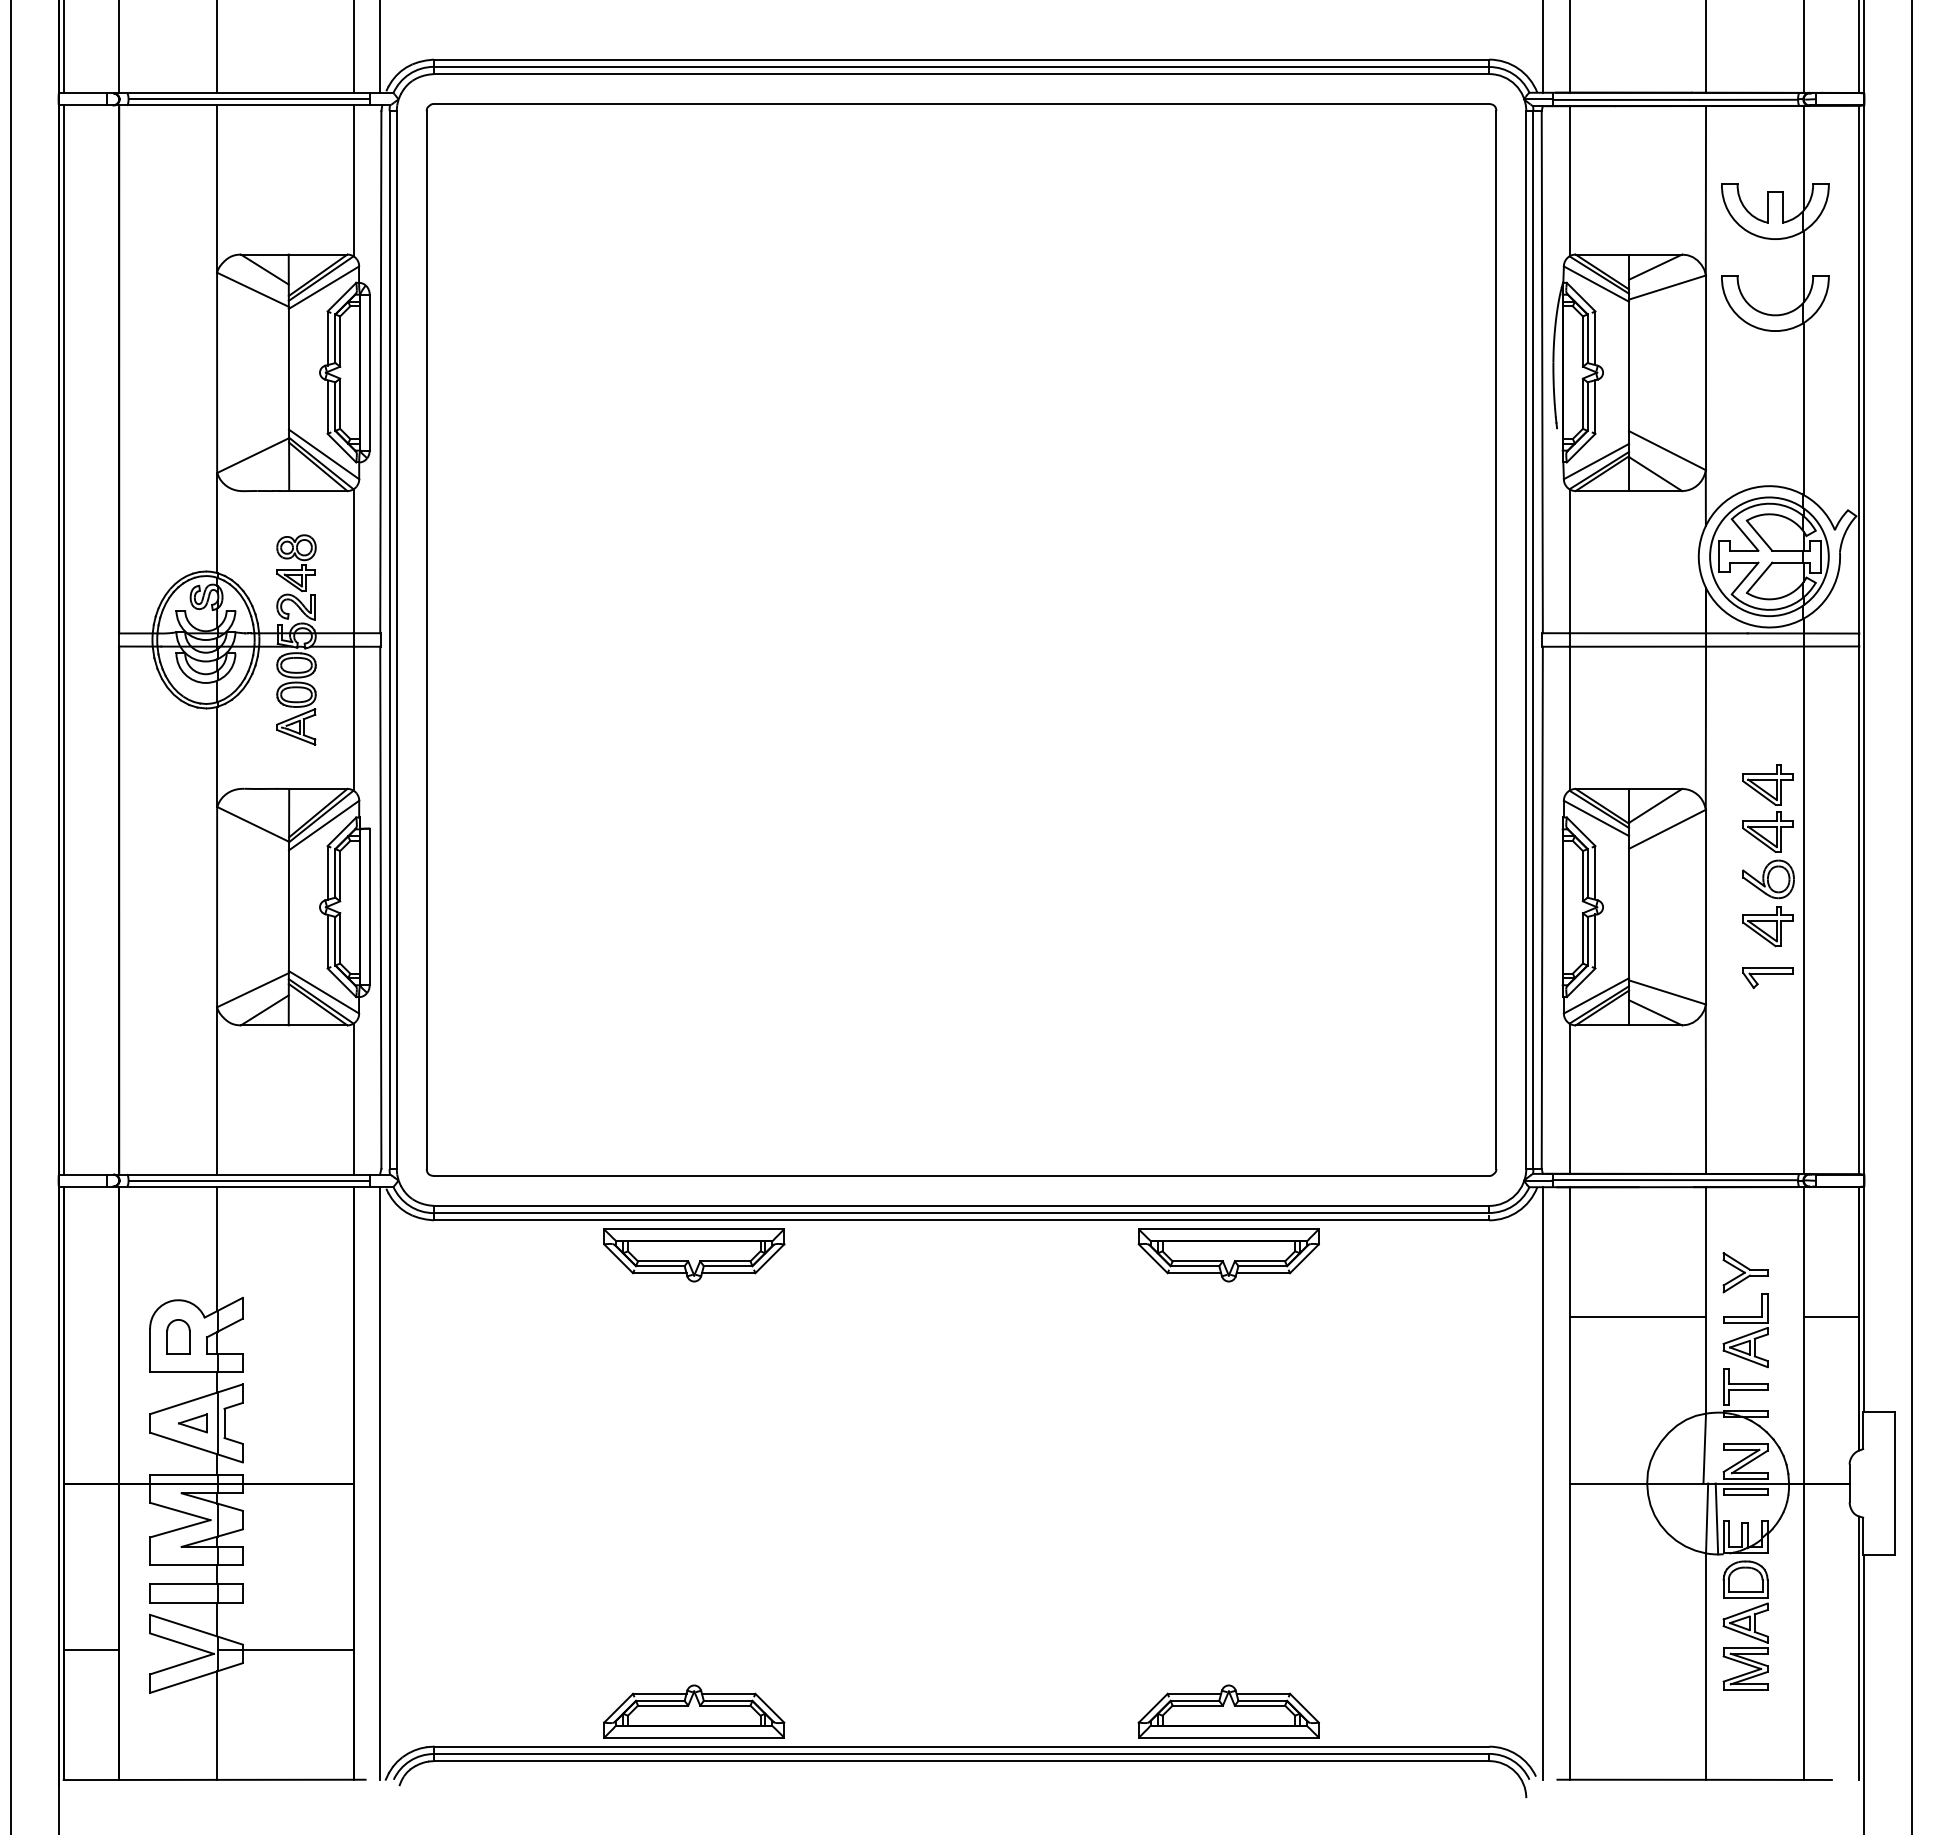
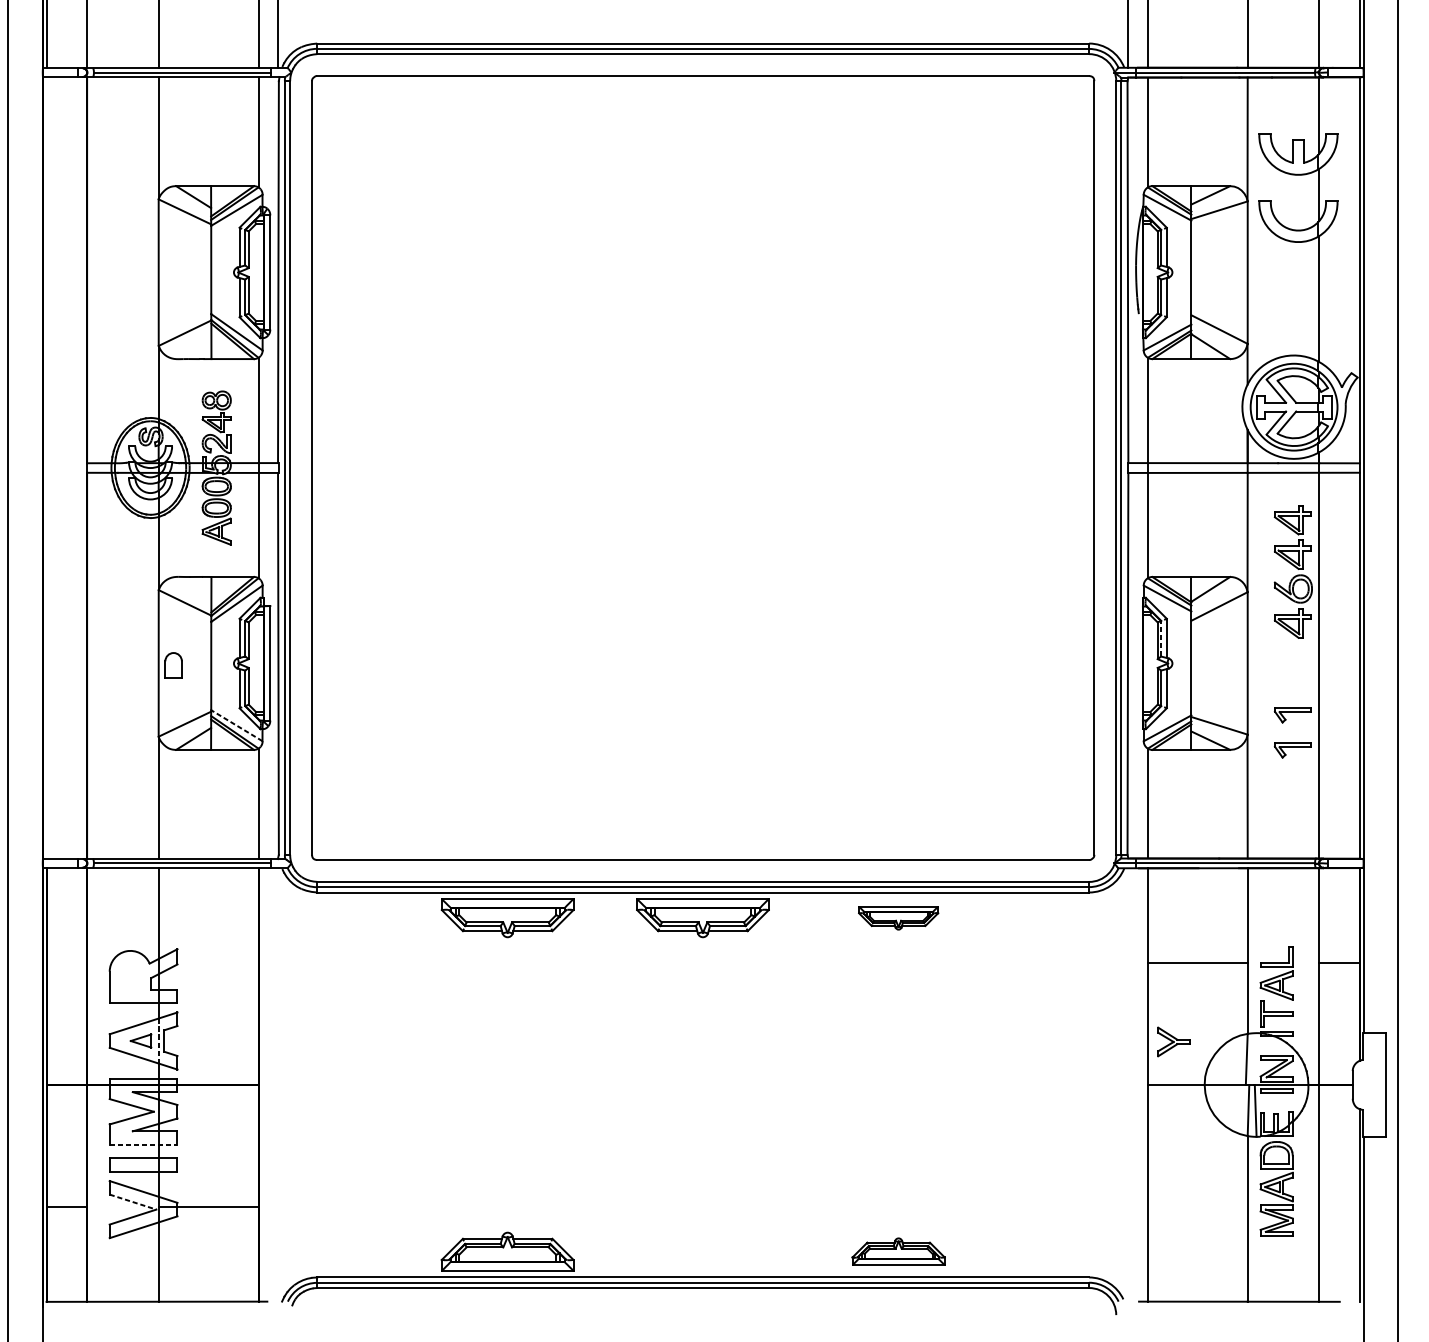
line: (63, 639) -> (46, 467), removed
part: (1768, 855) -> (1293, 571), moved
line: (1587, 872) -> (1161, 638), solid -> dashed
line: (323, 992) -> (236, 725), solid -> dashed
part: (1767, 1025) -> (1292, 749), added
part: (961, 1255) -> (703, 918), added
part: (1228, 1255) -> (898, 918), size x0.6
part: (1745, 1272) -> (1174, 1041), moved
part: (178, 1336) -> (173, 665), moved
line: (217, 1422) -> (159, 1040), solid -> dashed
line: (380, 1482) -> (278, 1084), removed
line: (1542, 1483) -> (1128, 1084), removed
line: (196, 1565) -> (143, 1144), solid -> dashed
line: (182, 1643) -> (133, 1201), solid -> dashed
part: (1228, 1711) -> (898, 1251), size x0.7

